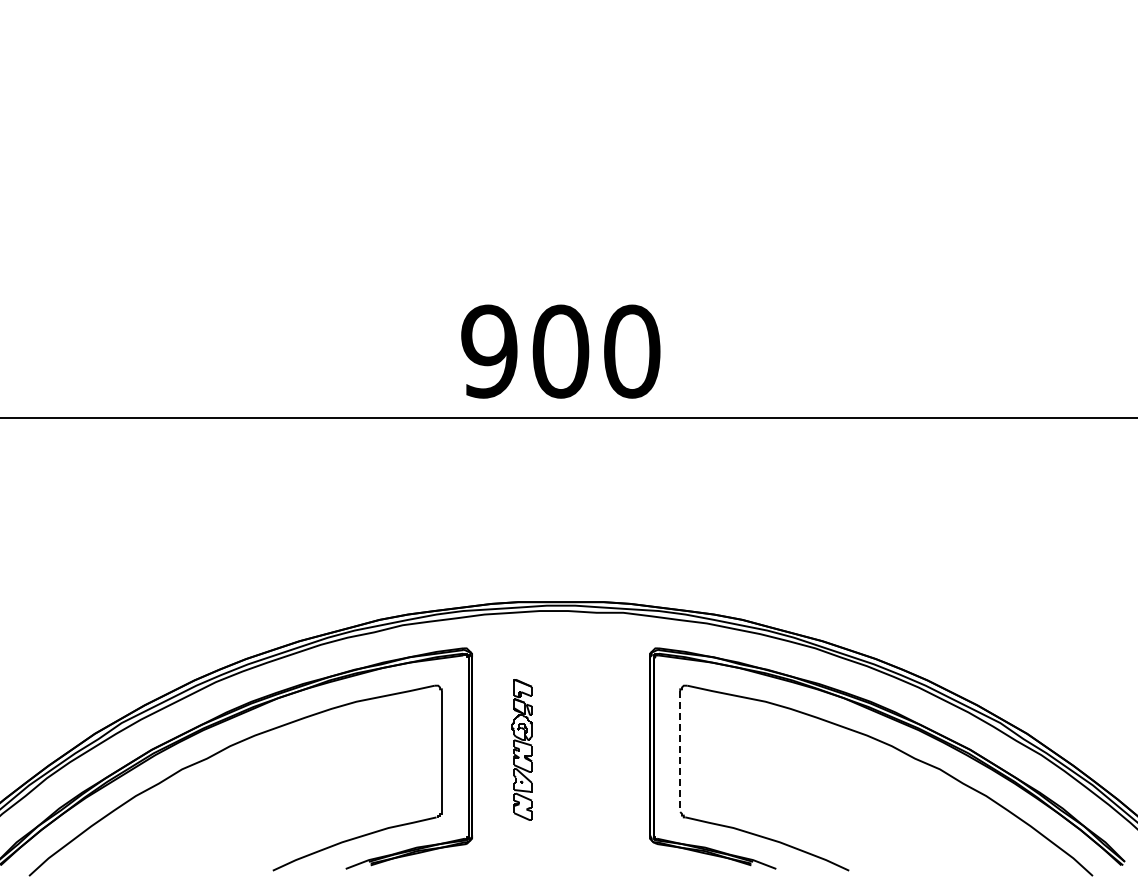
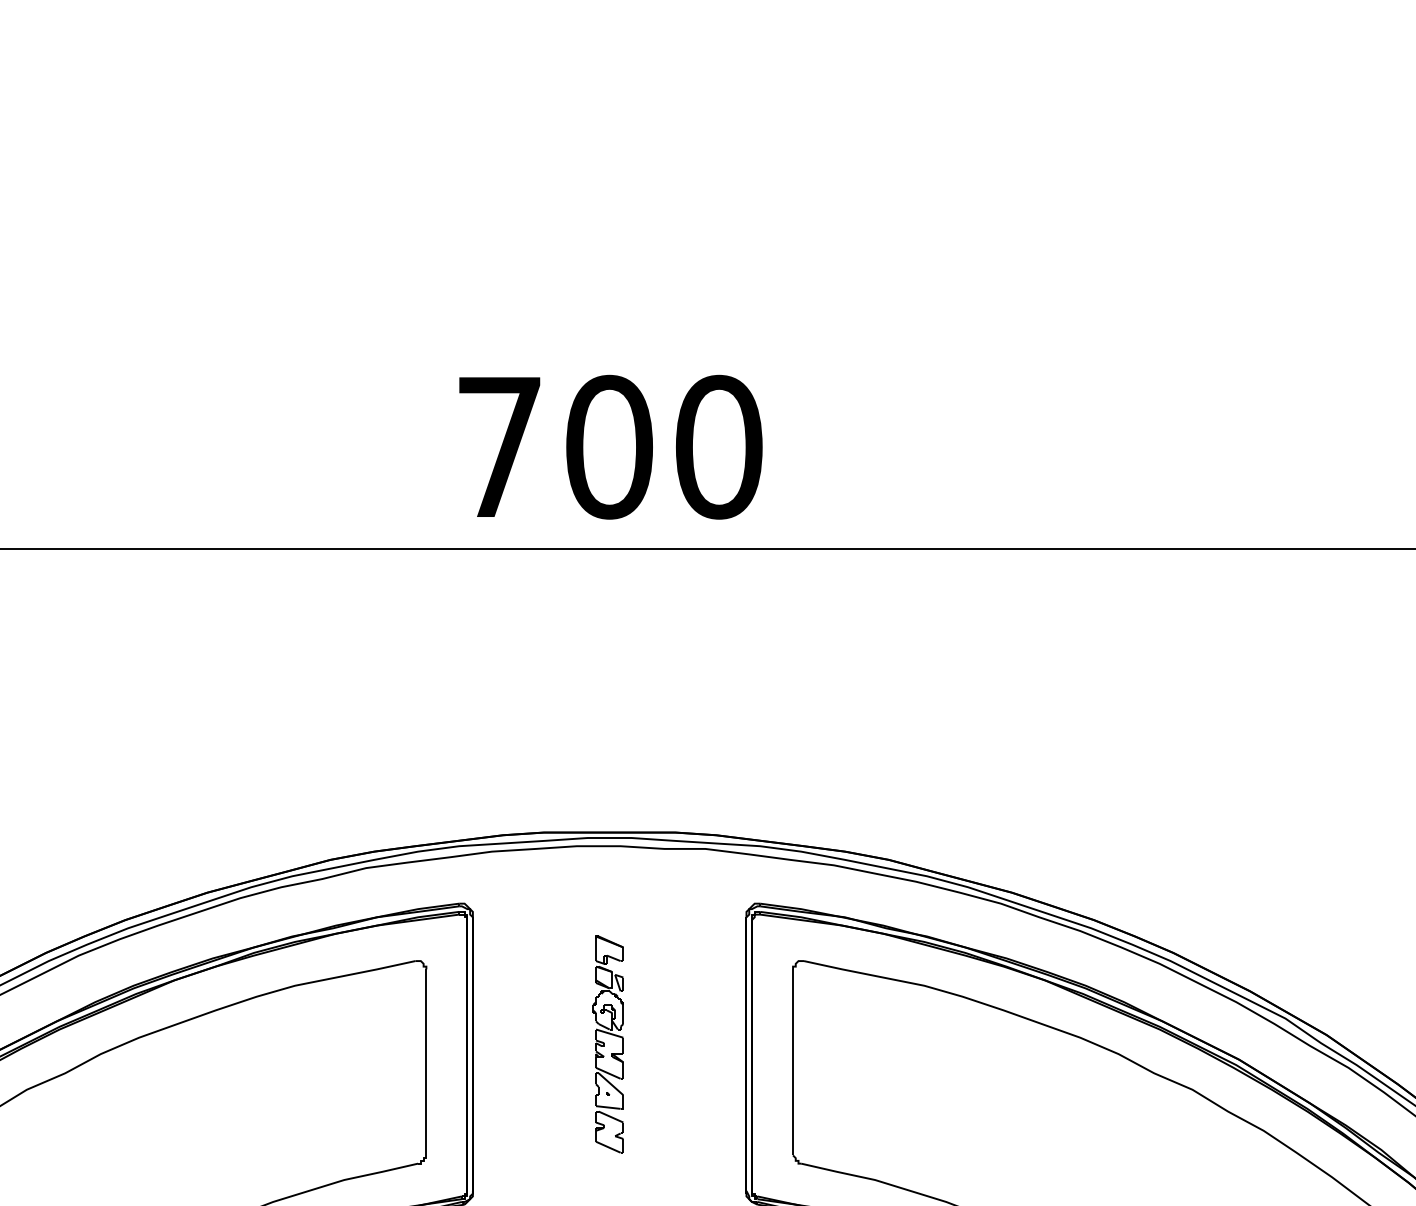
text: (489, 351) -> (499, 447), 900 -> 700
part: (521, 749) -> (607, 1043), moved
line: (680, 752) -> (793, 1063), dashed -> solid

